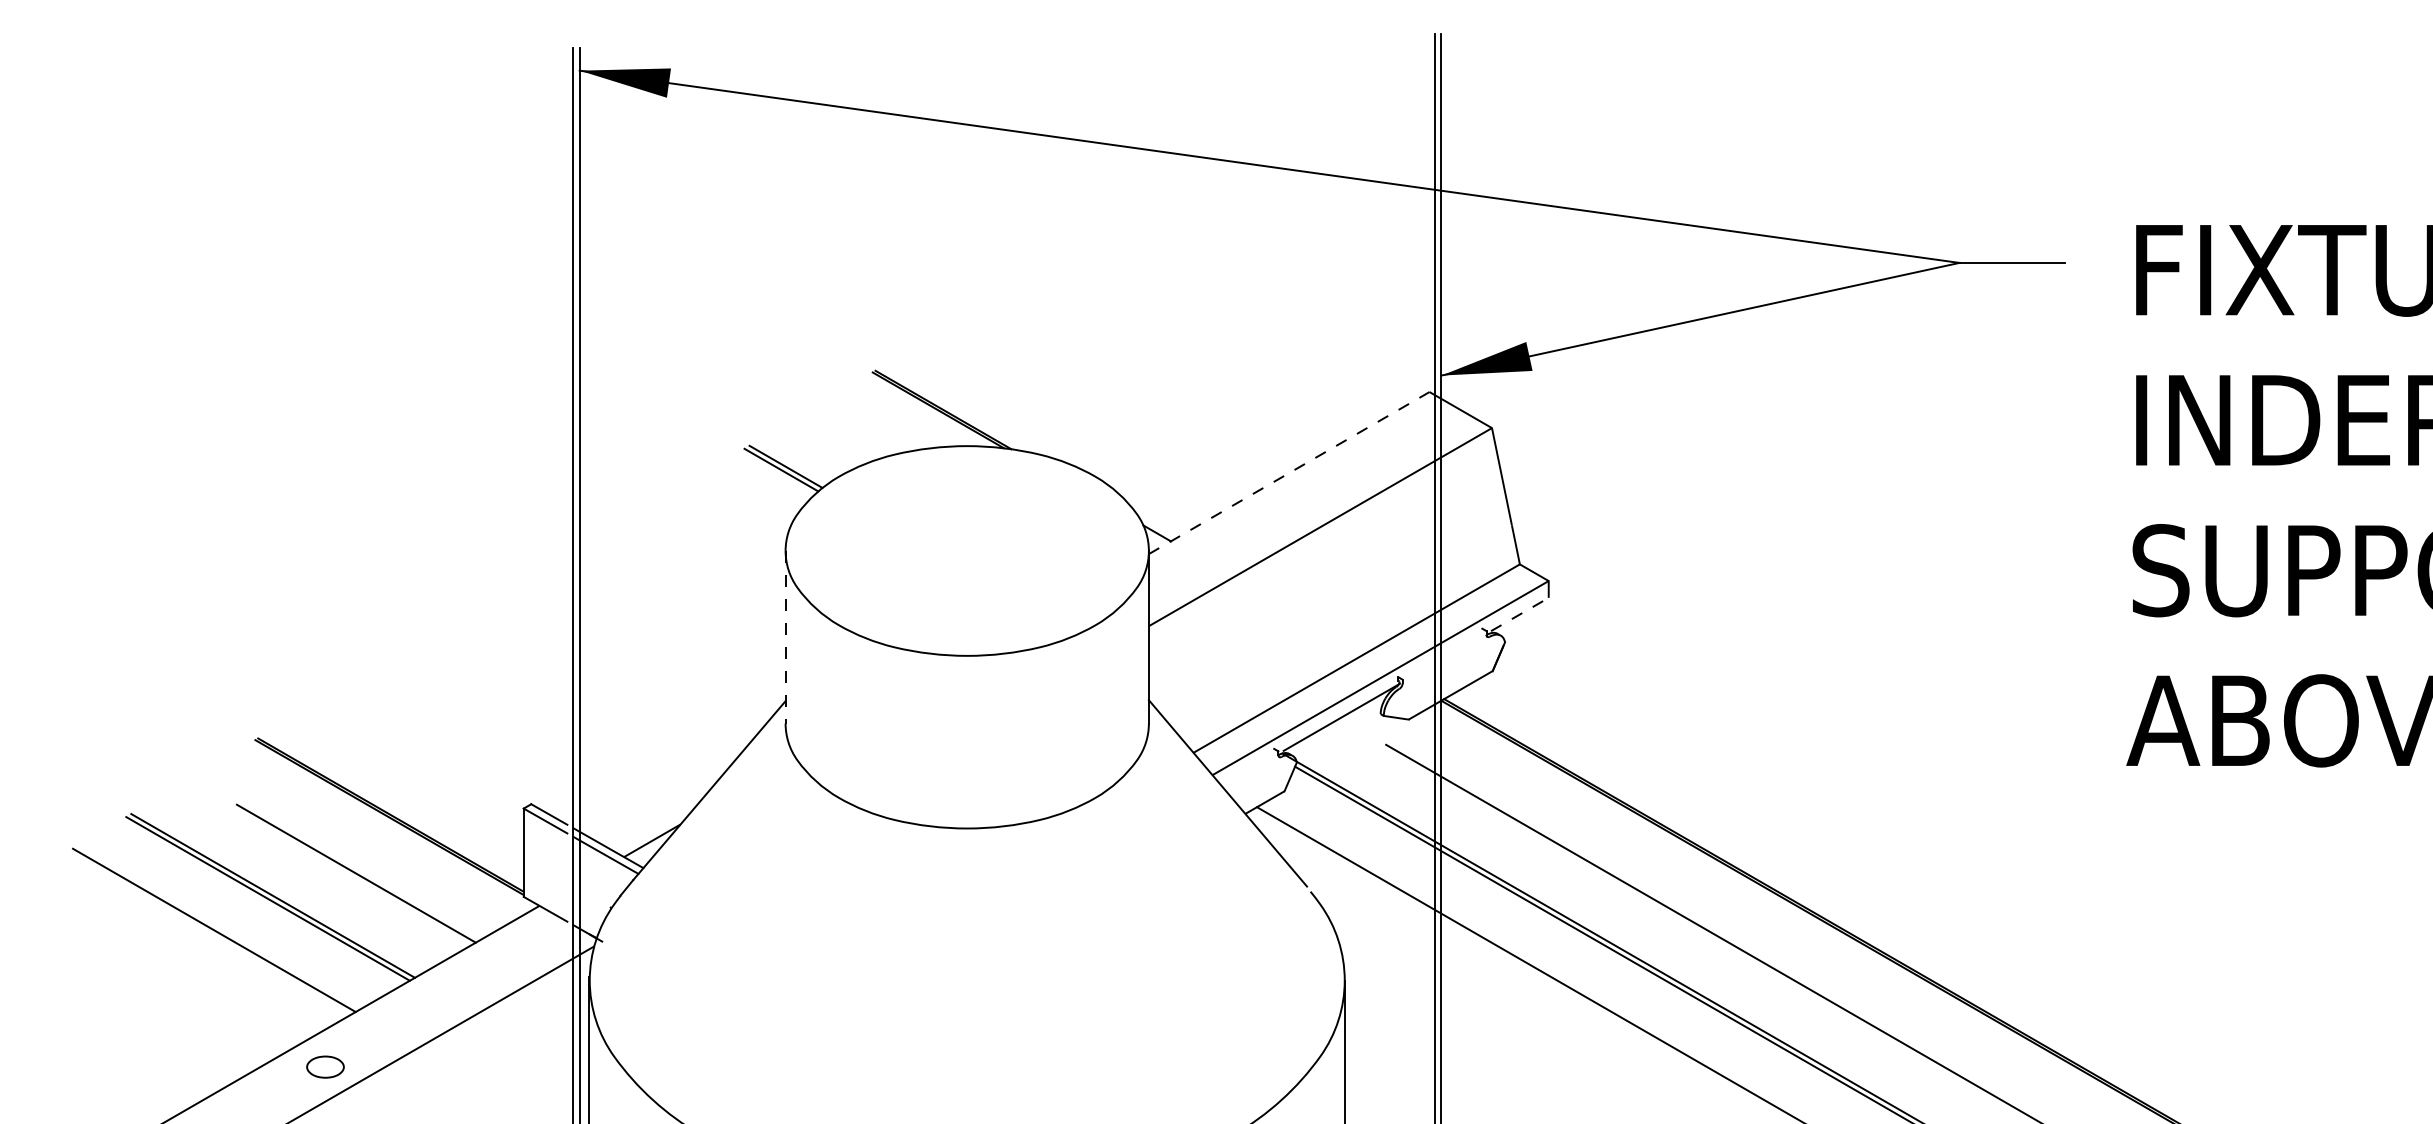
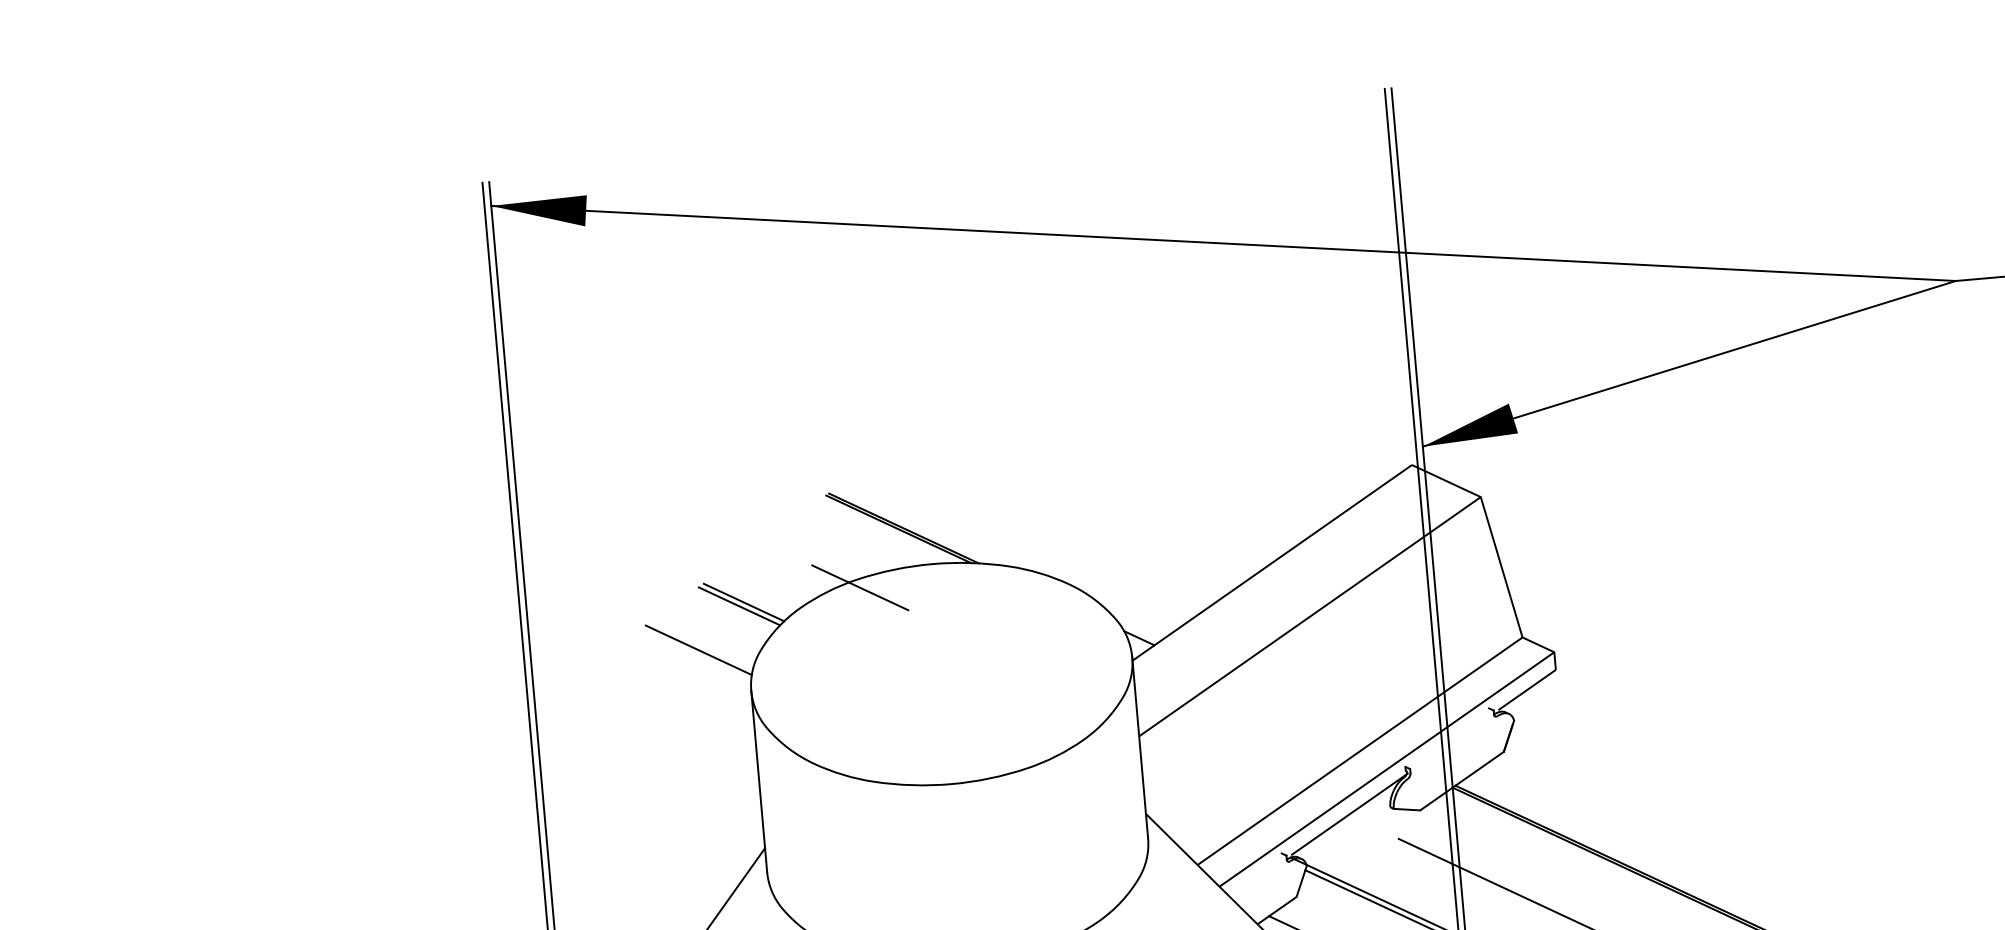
line: (896, 462) -> (859, 587), added
line: (1289, 472) -> (1272, 562), dashed -> solid
line: (739, 508) -> (699, 650), added
line: (1520, 614) -> (1527, 689), dashed -> solid
line: (785, 637) -> (759, 781), dashed -> solid

